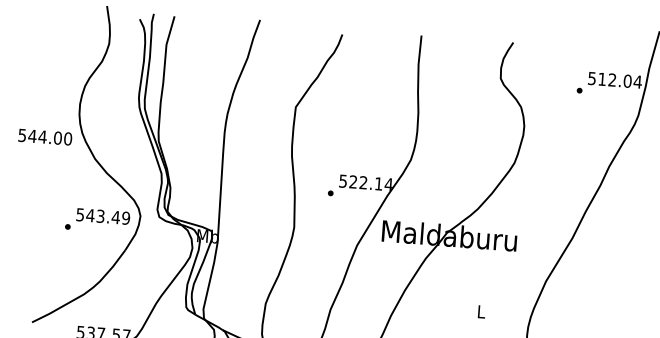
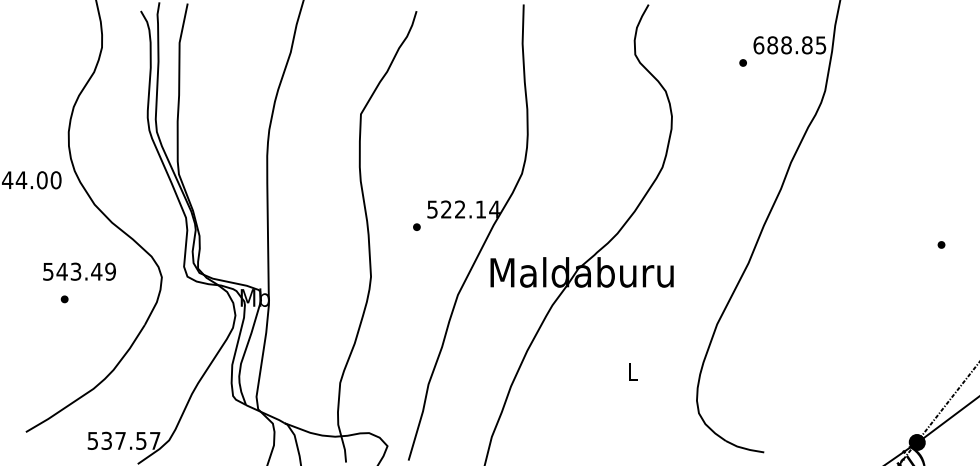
text: (614, 80) -> (789, 45), 512.04 -> 688.85
text: (103, 216) -> (79, 271), moved

